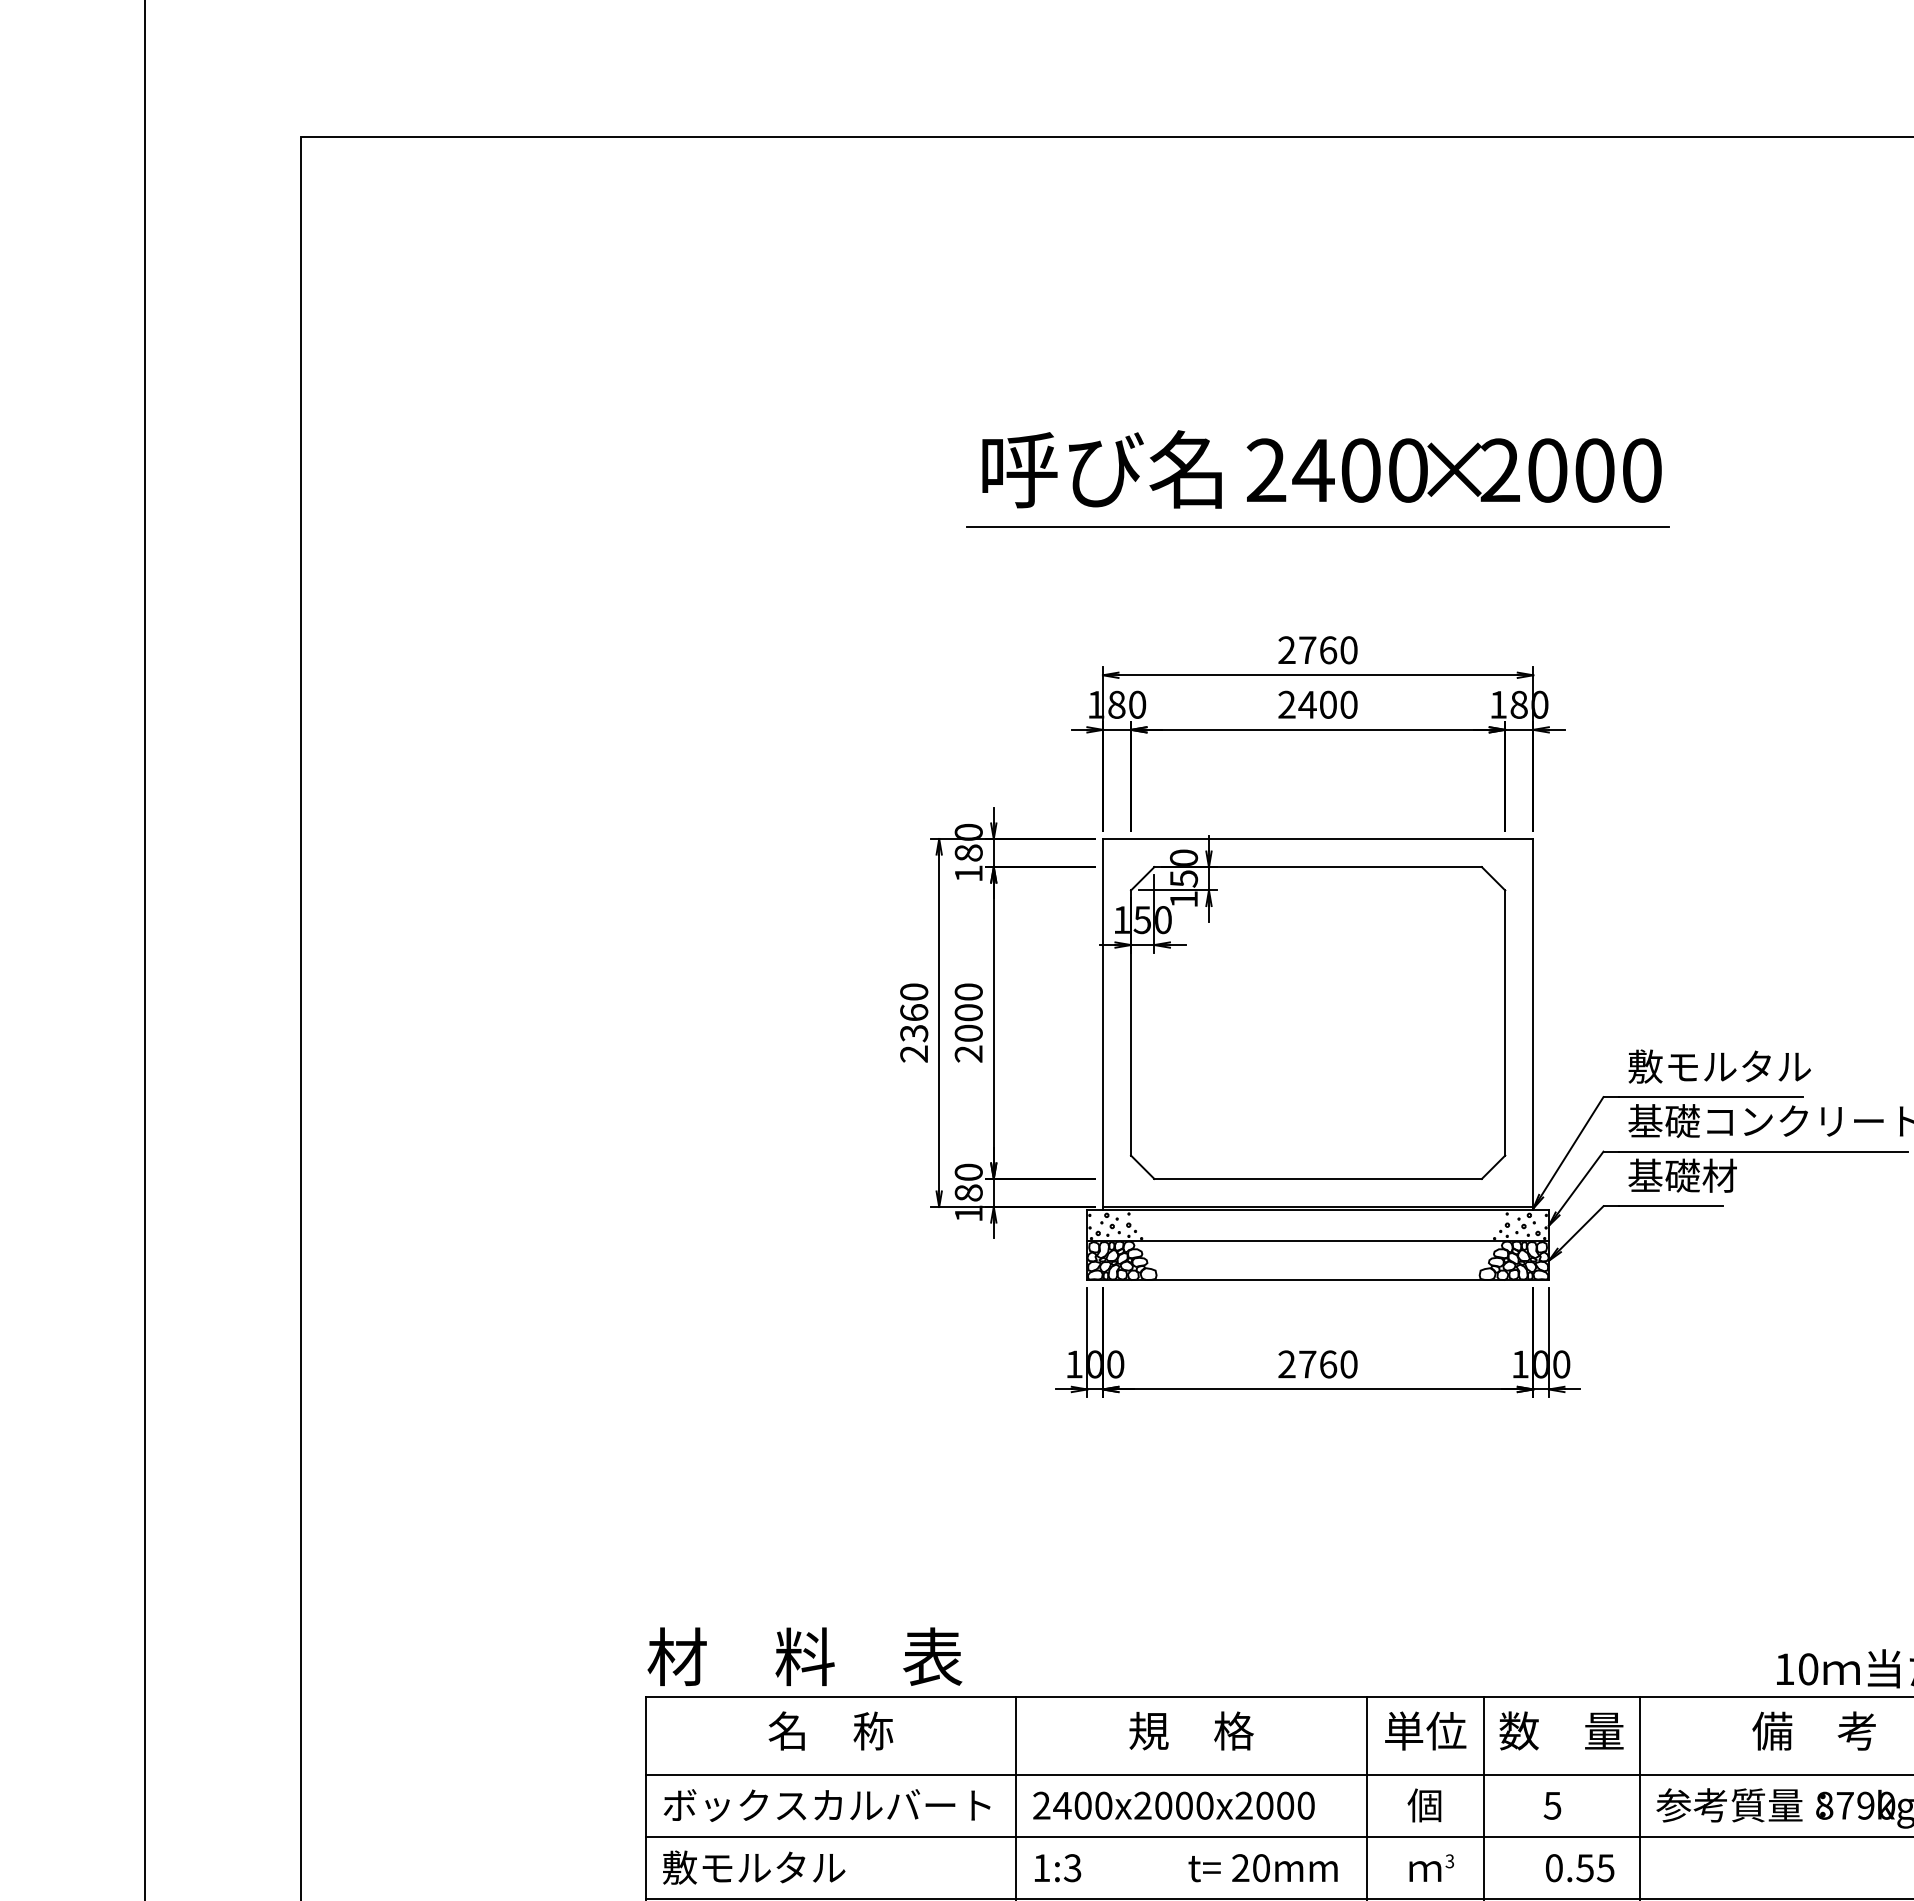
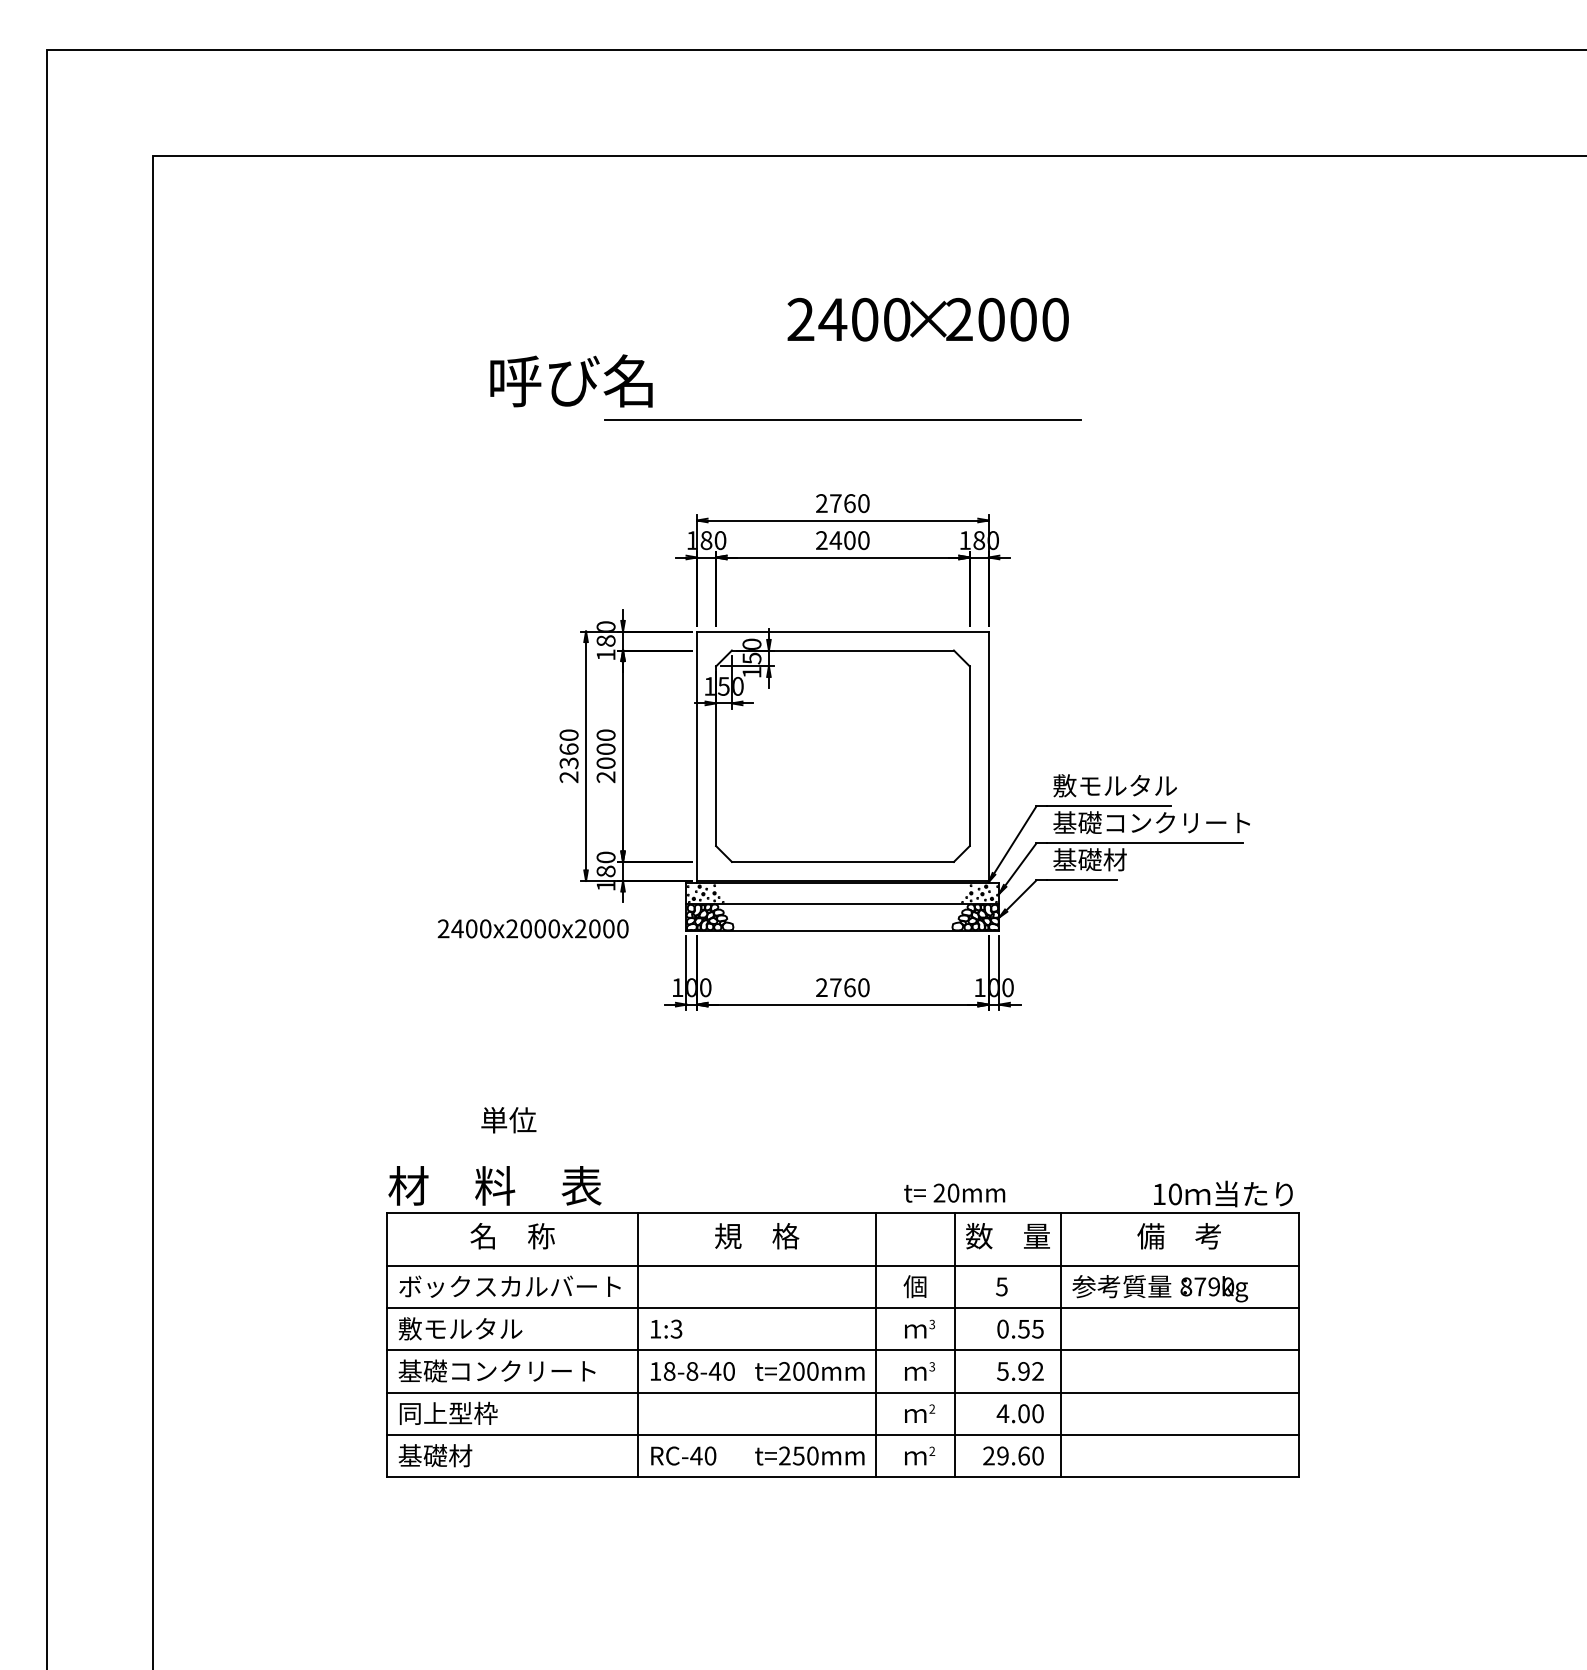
text: (1102, 468) -> (571, 380), moved
text: (1453, 470) -> (927, 319), moved
text: (1425, 1731) -> (508, 1120), moved
text: (1172, 1805) -> (532, 928), moved
text: (1262, 1867) -> (954, 1192), moved

